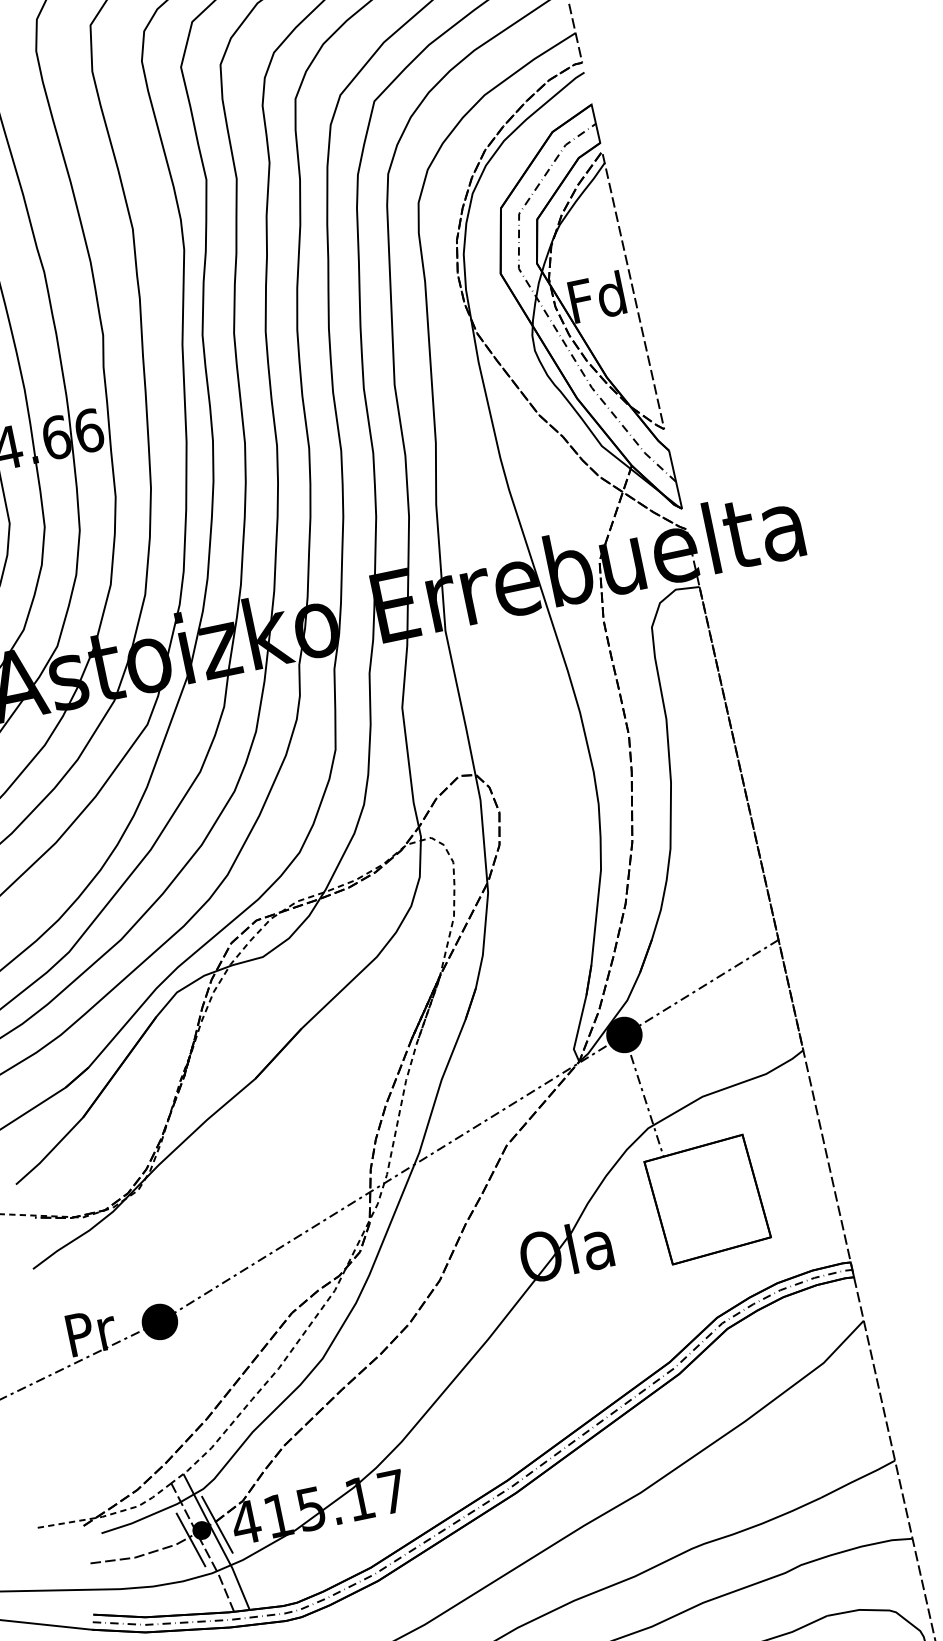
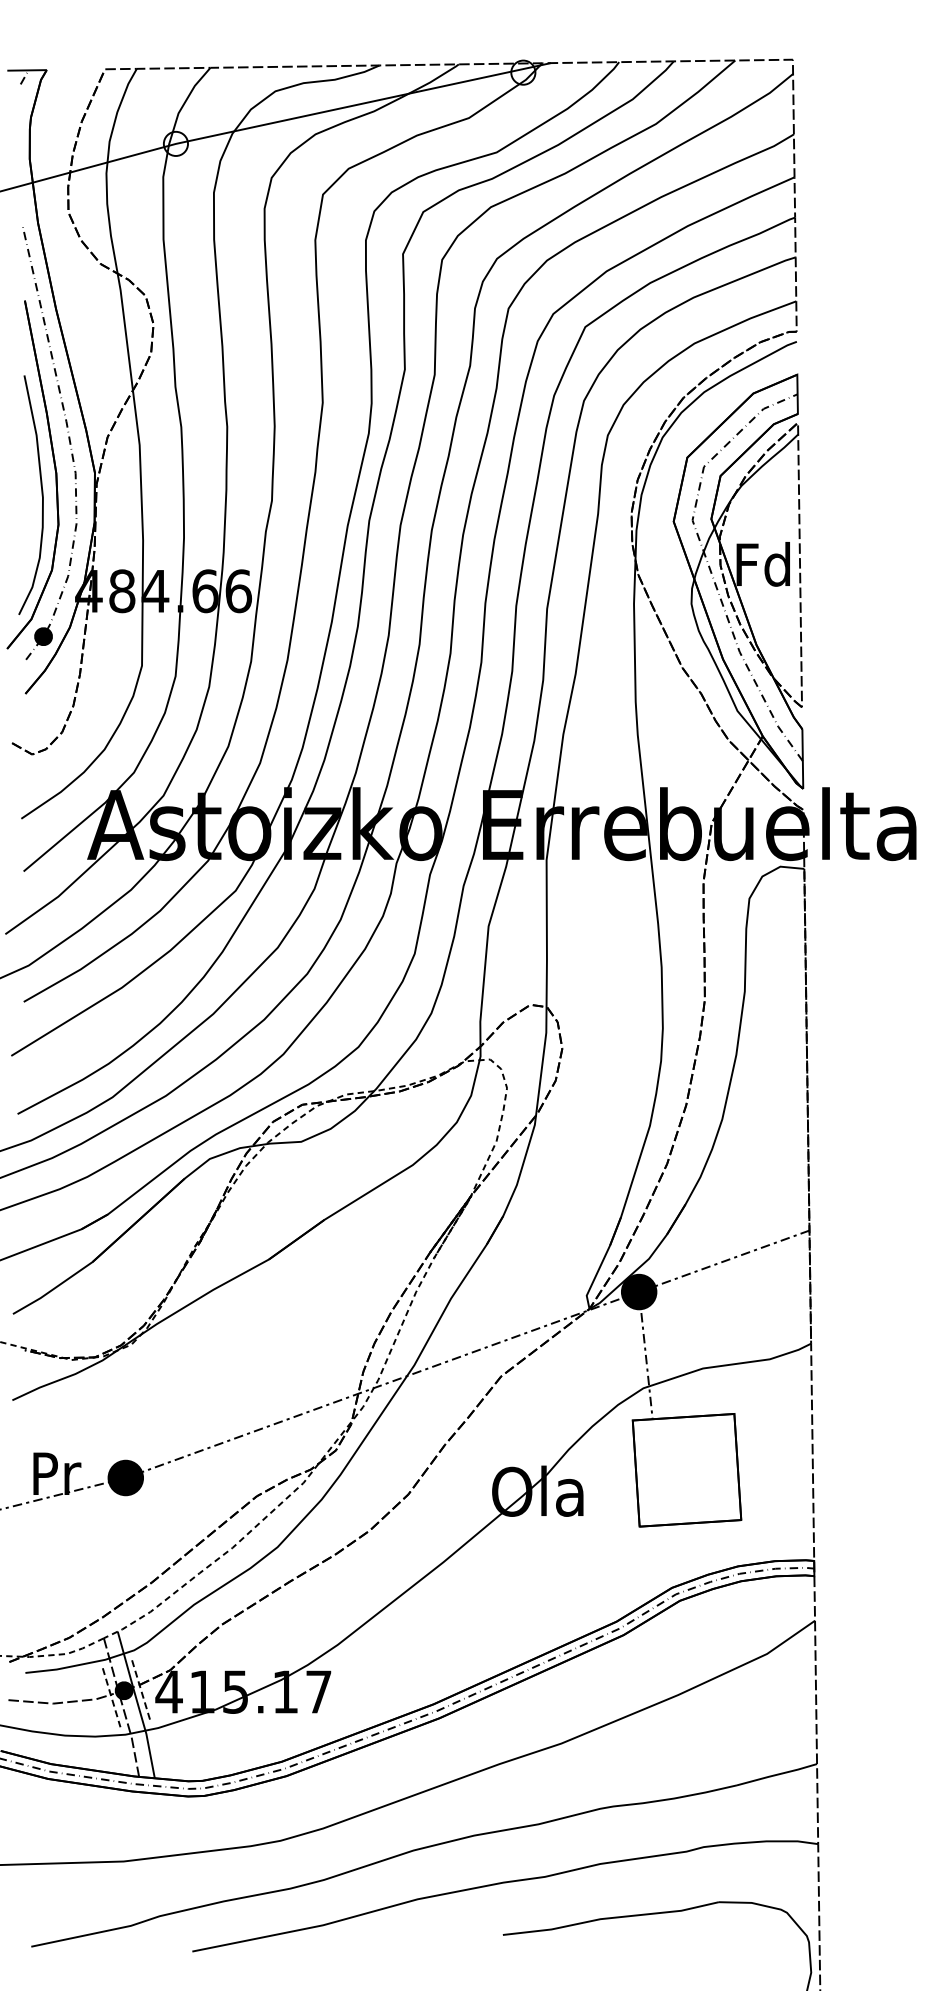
line: (217, 1525) -> (140, 1688), solid -> dashed
line: (190, 1539) -> (111, 1697), solid -> dashed

